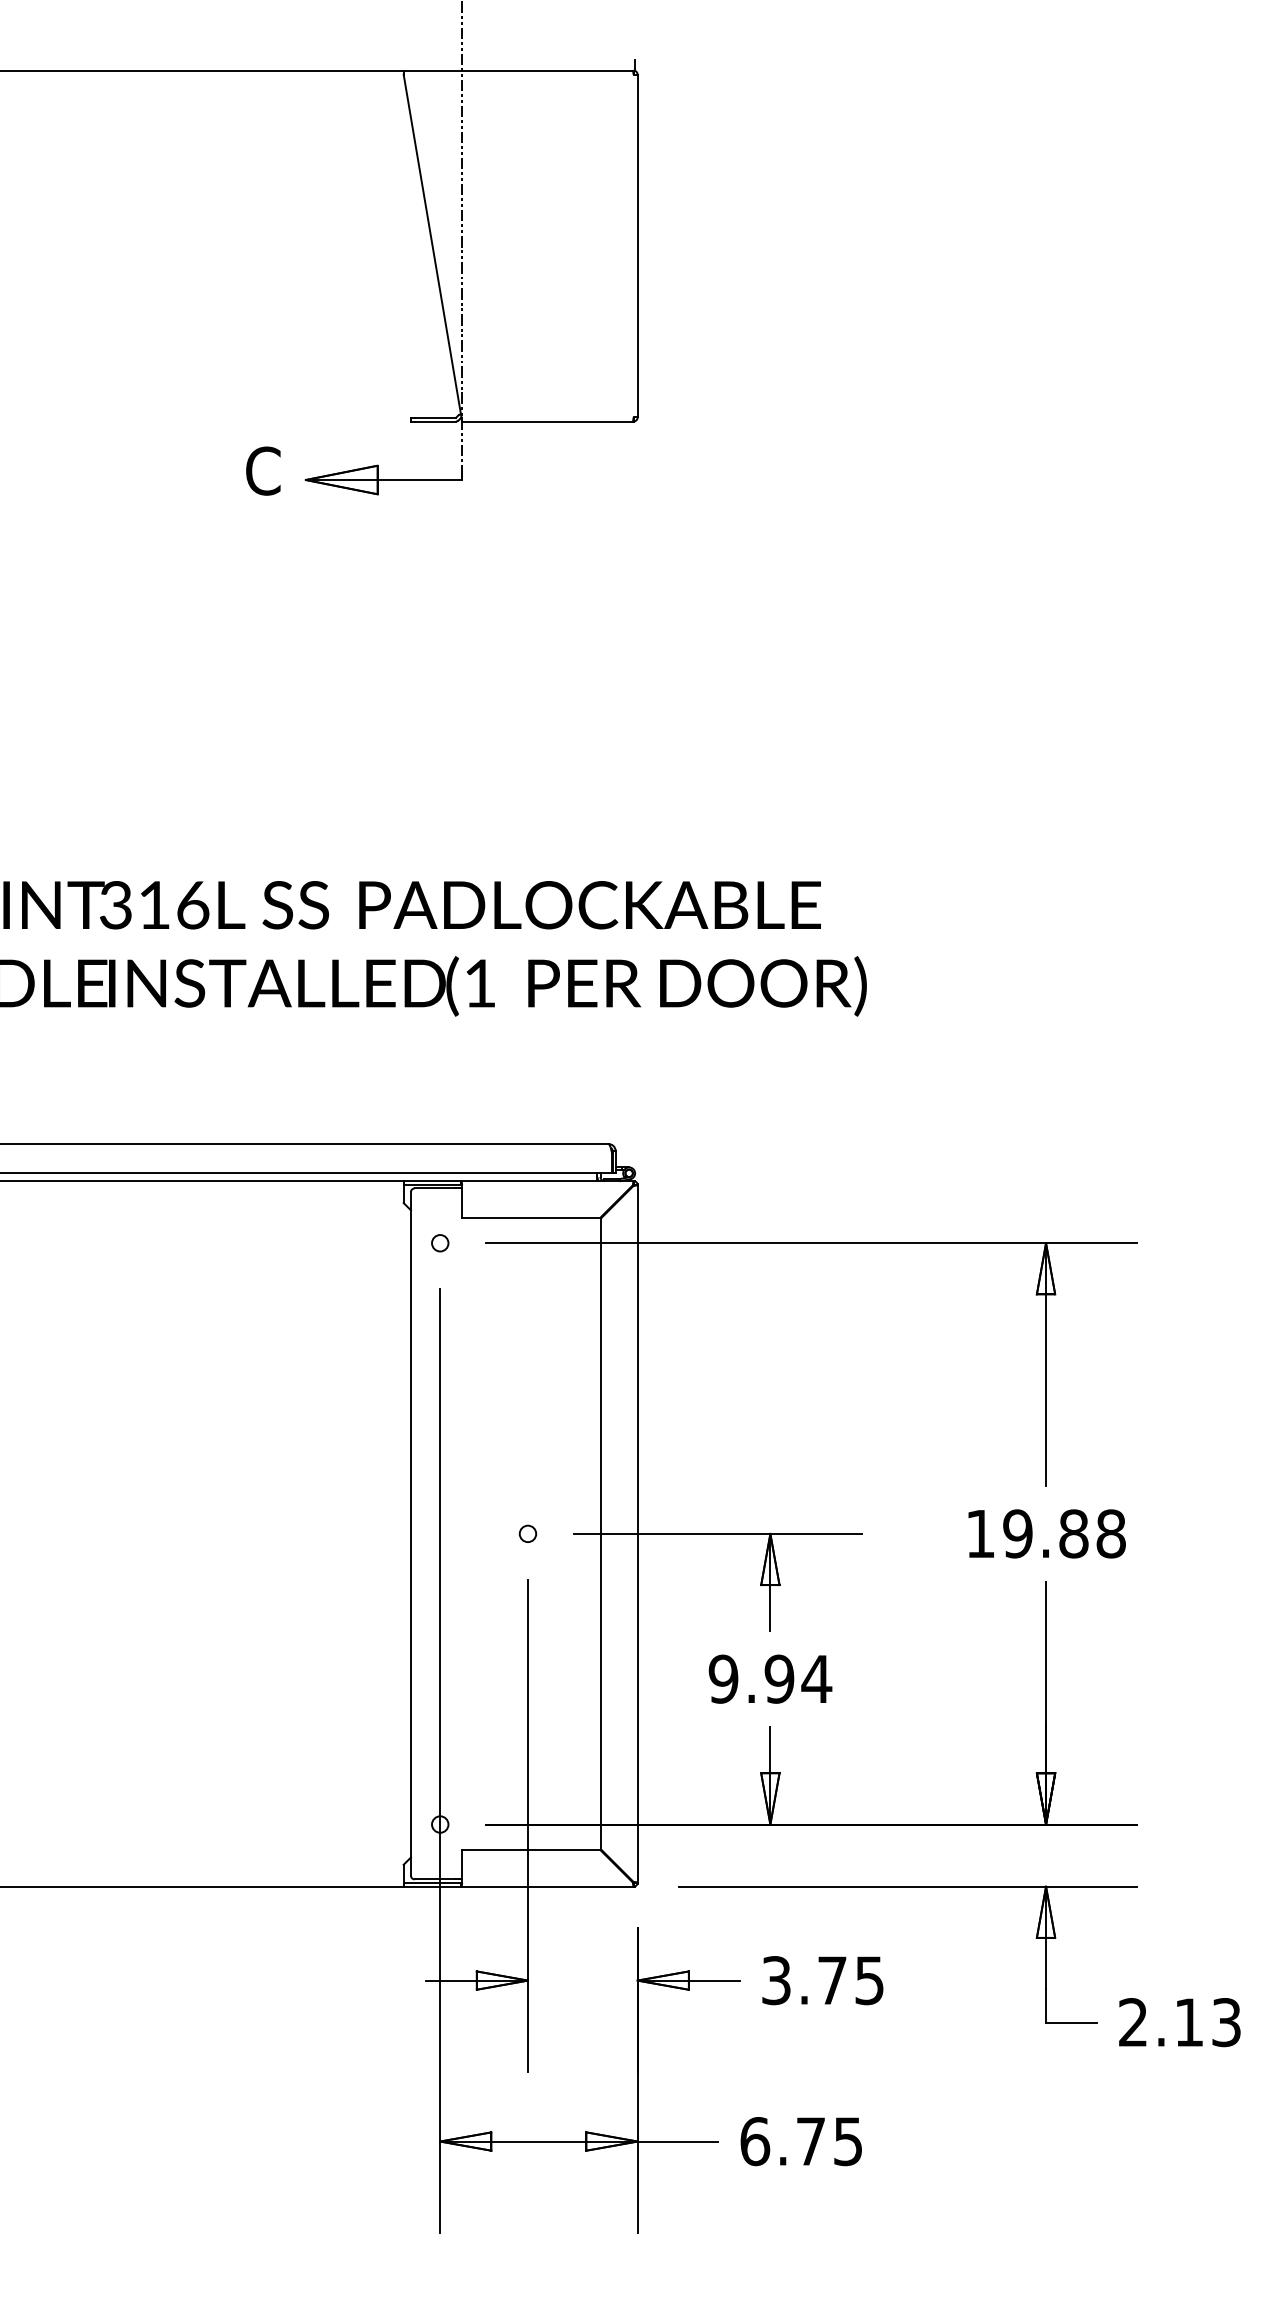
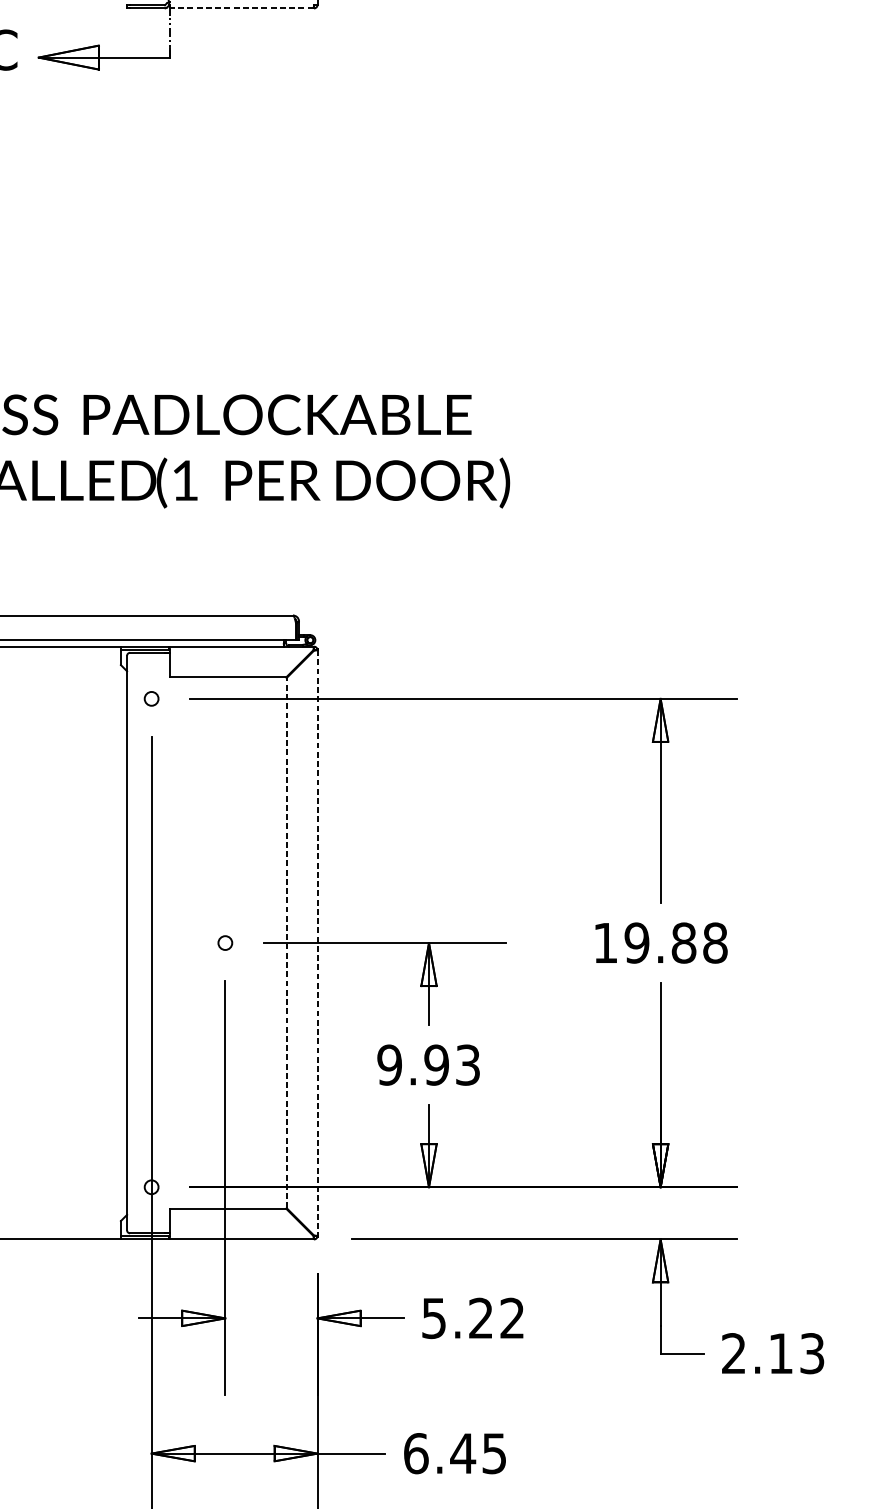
line: (547, 421) -> (241, 8), solid -> dashed
line: (601, 1533) -> (287, 942), solid -> dashed
line: (637, 1533) -> (317, 942), solid -> dashed
text: (816, 1678) -> (467, 1064), 9.94 -> 9.93
text: (822, 1980) -> (472, 1318), 3.75 -> 5.22
text: (810, 2141) -> (462, 1453), 6.75 -> 6.45

